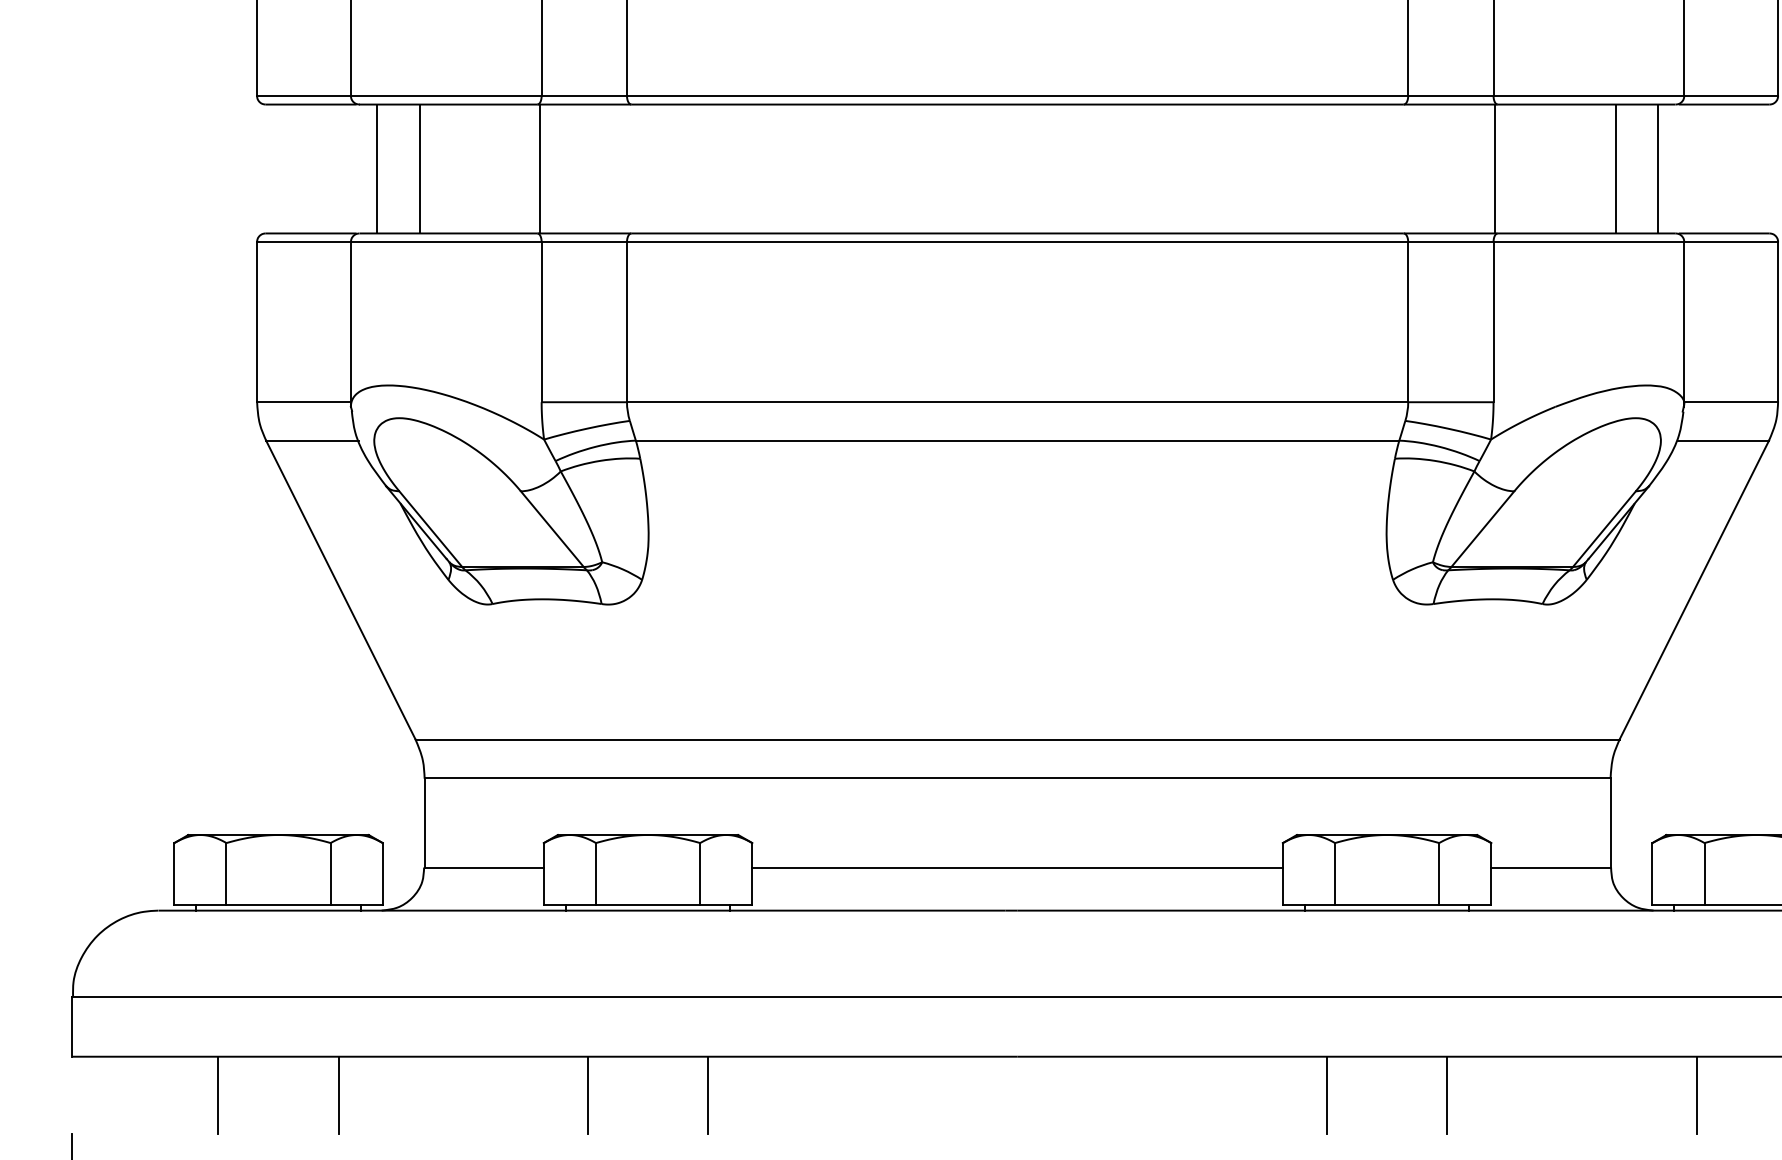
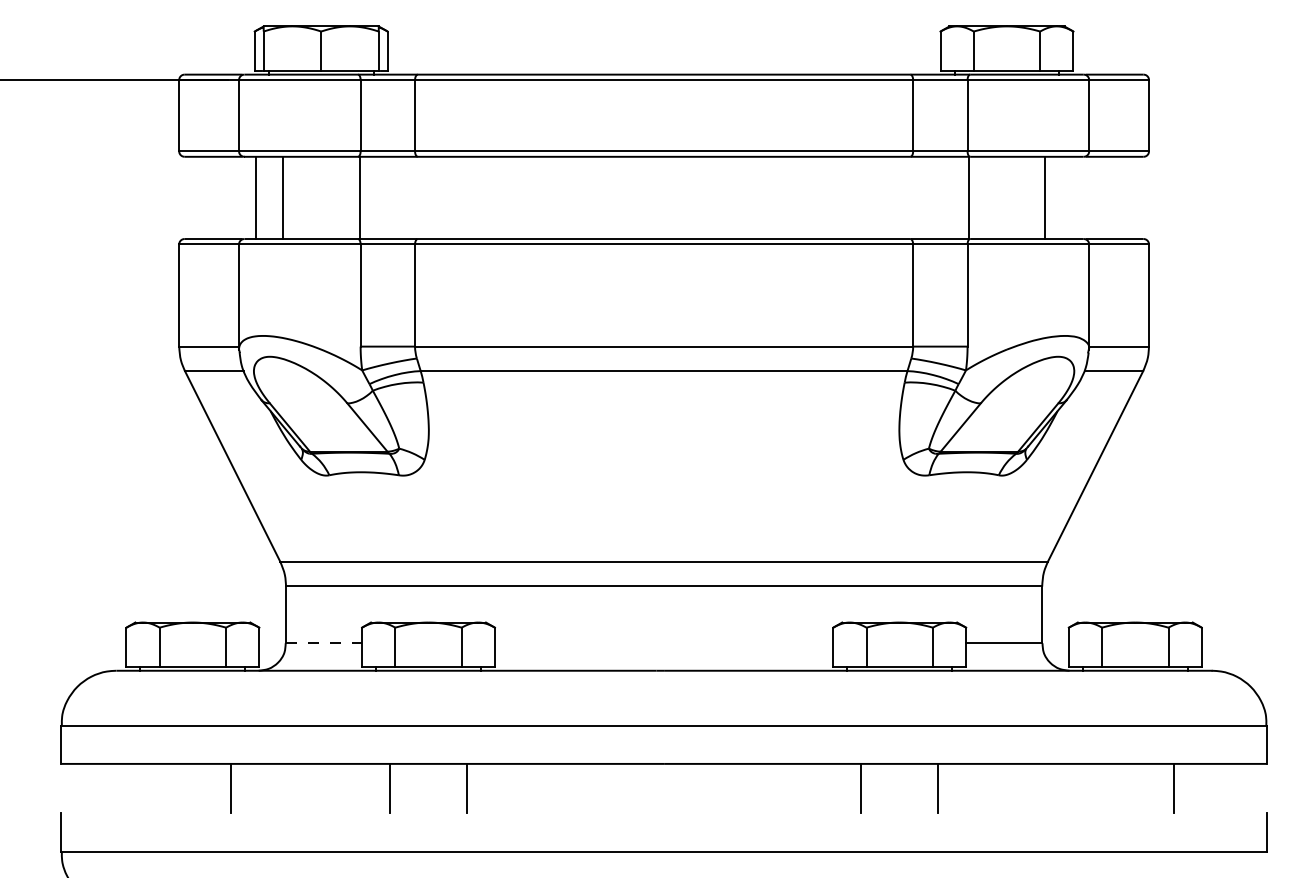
line: (1658, 168) -> (1072, 197), removed
line: (484, 867) -> (324, 643), solid -> dashed
line: (1016, 867) -> (663, 643), removed
line: (218, 1095) -> (154, 788), removed
line: (1695, 1095) -> (1096, 788), removed

